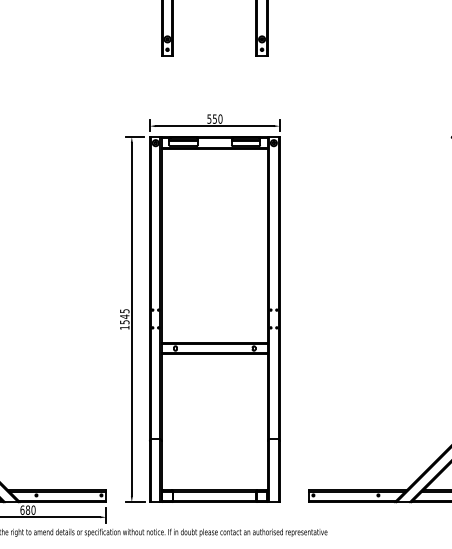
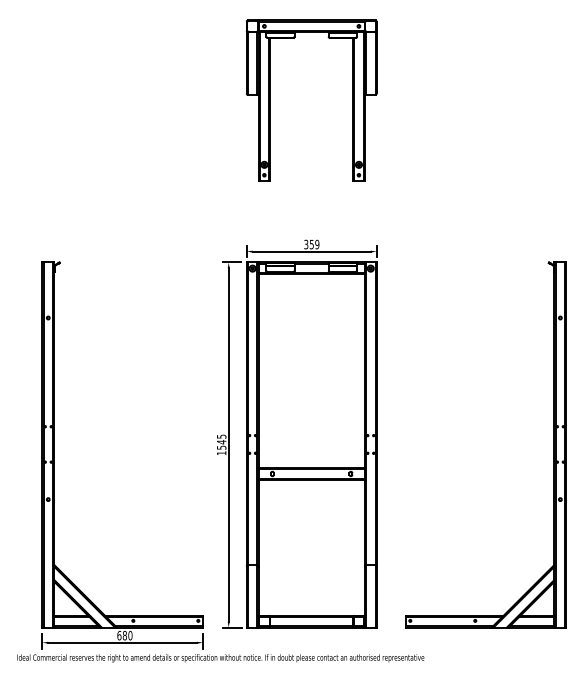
text: (214, 119) -> (311, 244), 550 -> 359

